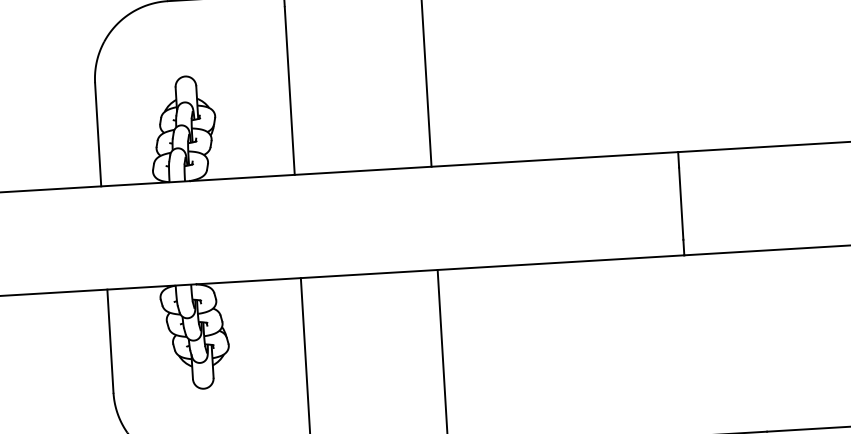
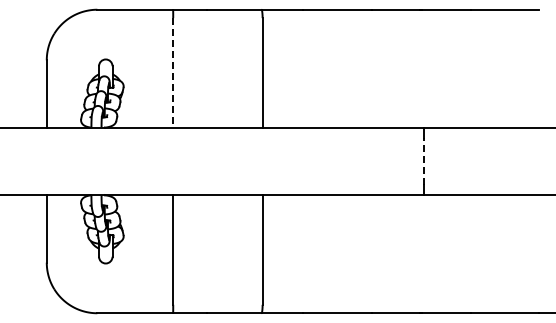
line: (290, 90) -> (173, 72), solid -> dashed
line: (680, 203) -> (423, 161), solid -> dashed

